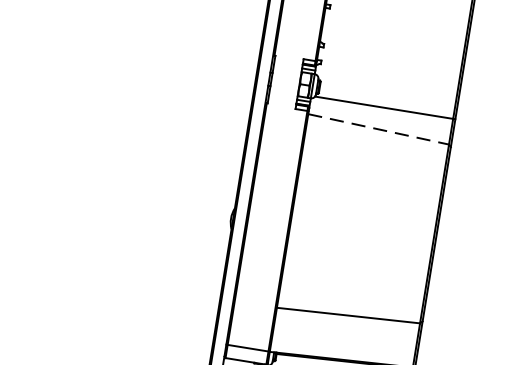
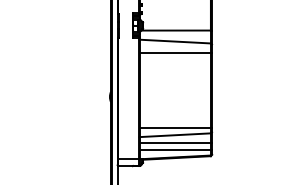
line: (379, 129) -> (175, 41), dashed -> solid
line: (375, 151) -> (175, 52), added
line: (351, 300) -> (175, 127), added
line: (346, 330) -> (175, 142), added
line: (344, 344) -> (175, 149), added

